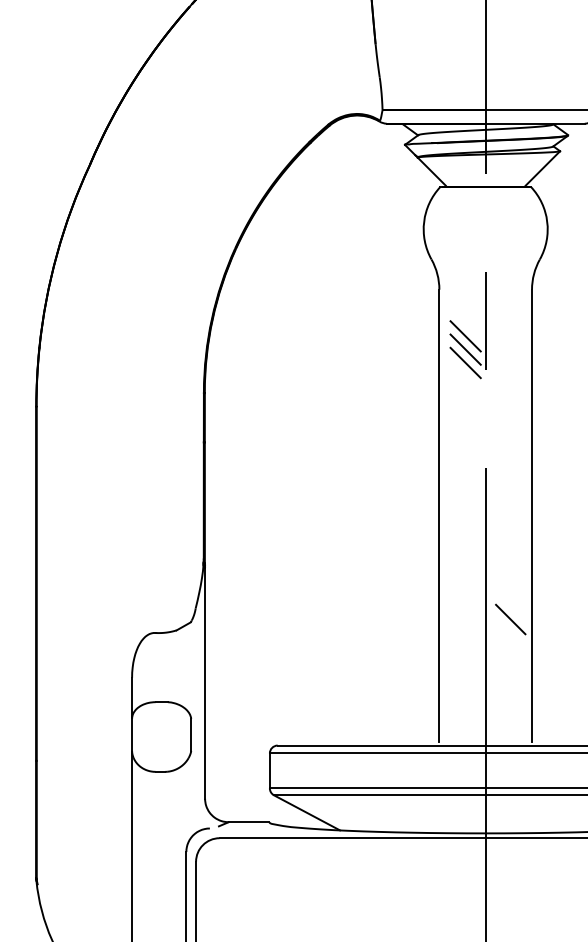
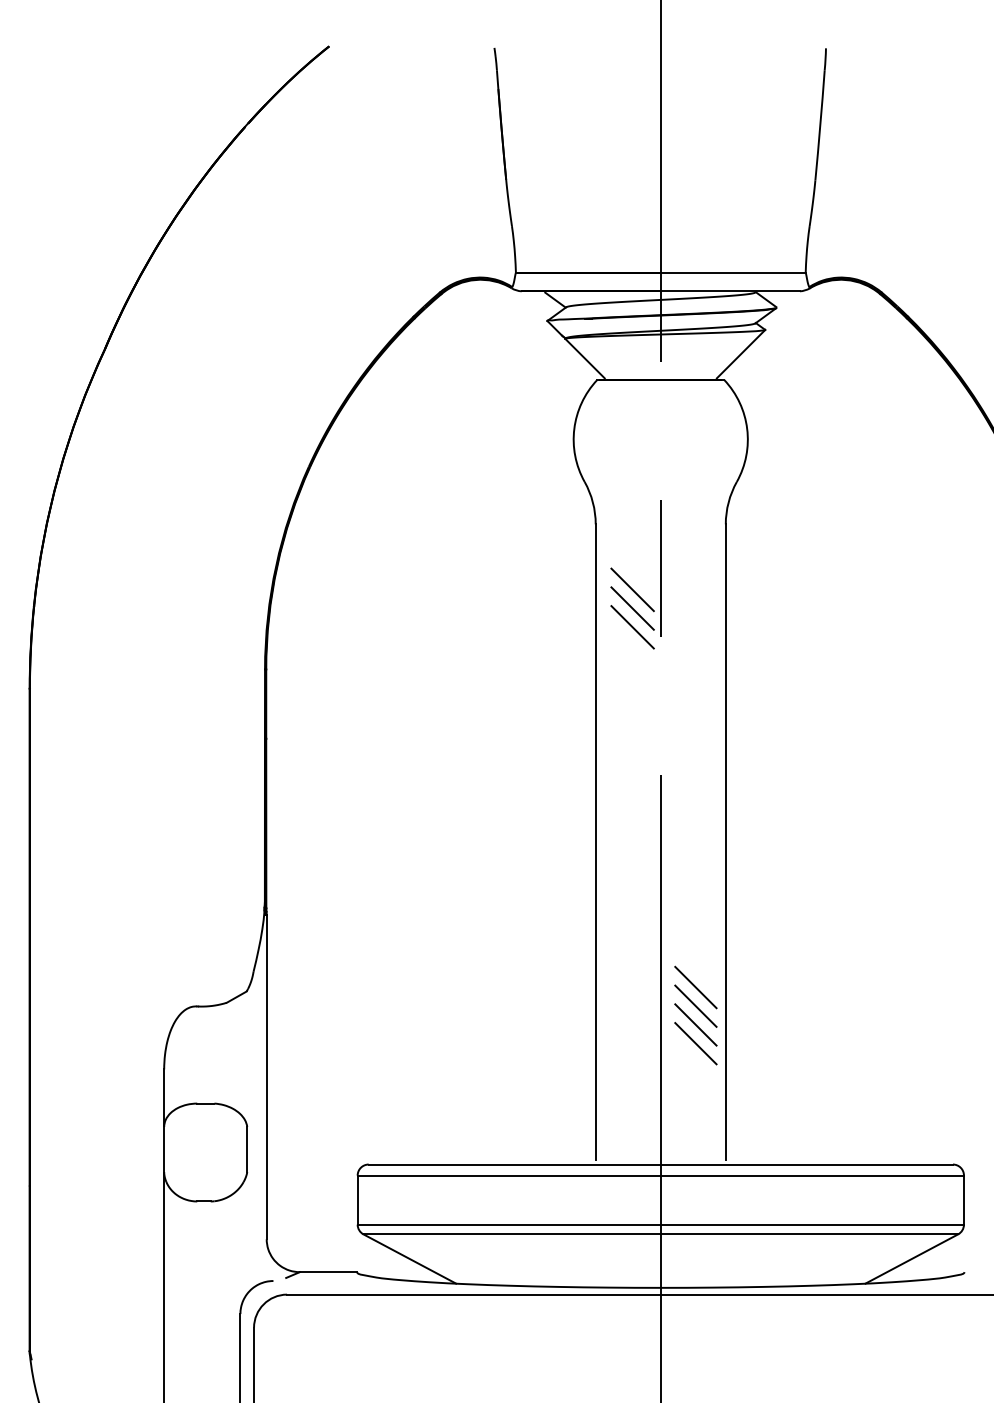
line: (510, 632) -> (695, 1005), added
line: (510, 645) -> (695, 1024), added
line: (510, 659) -> (695, 1043), added

